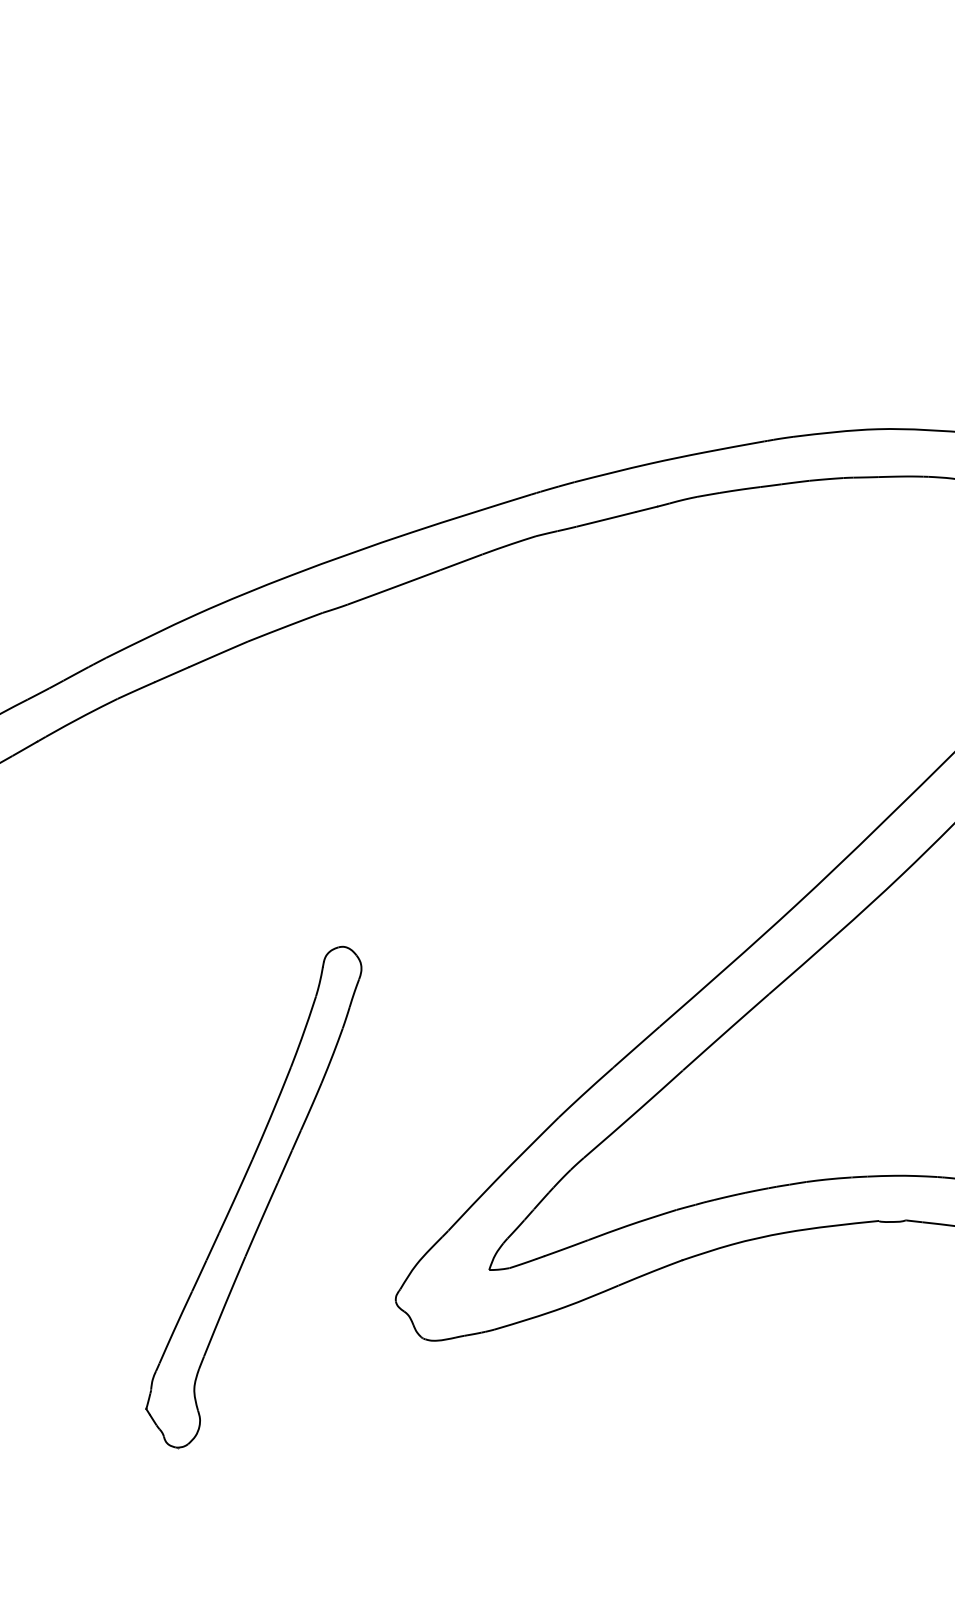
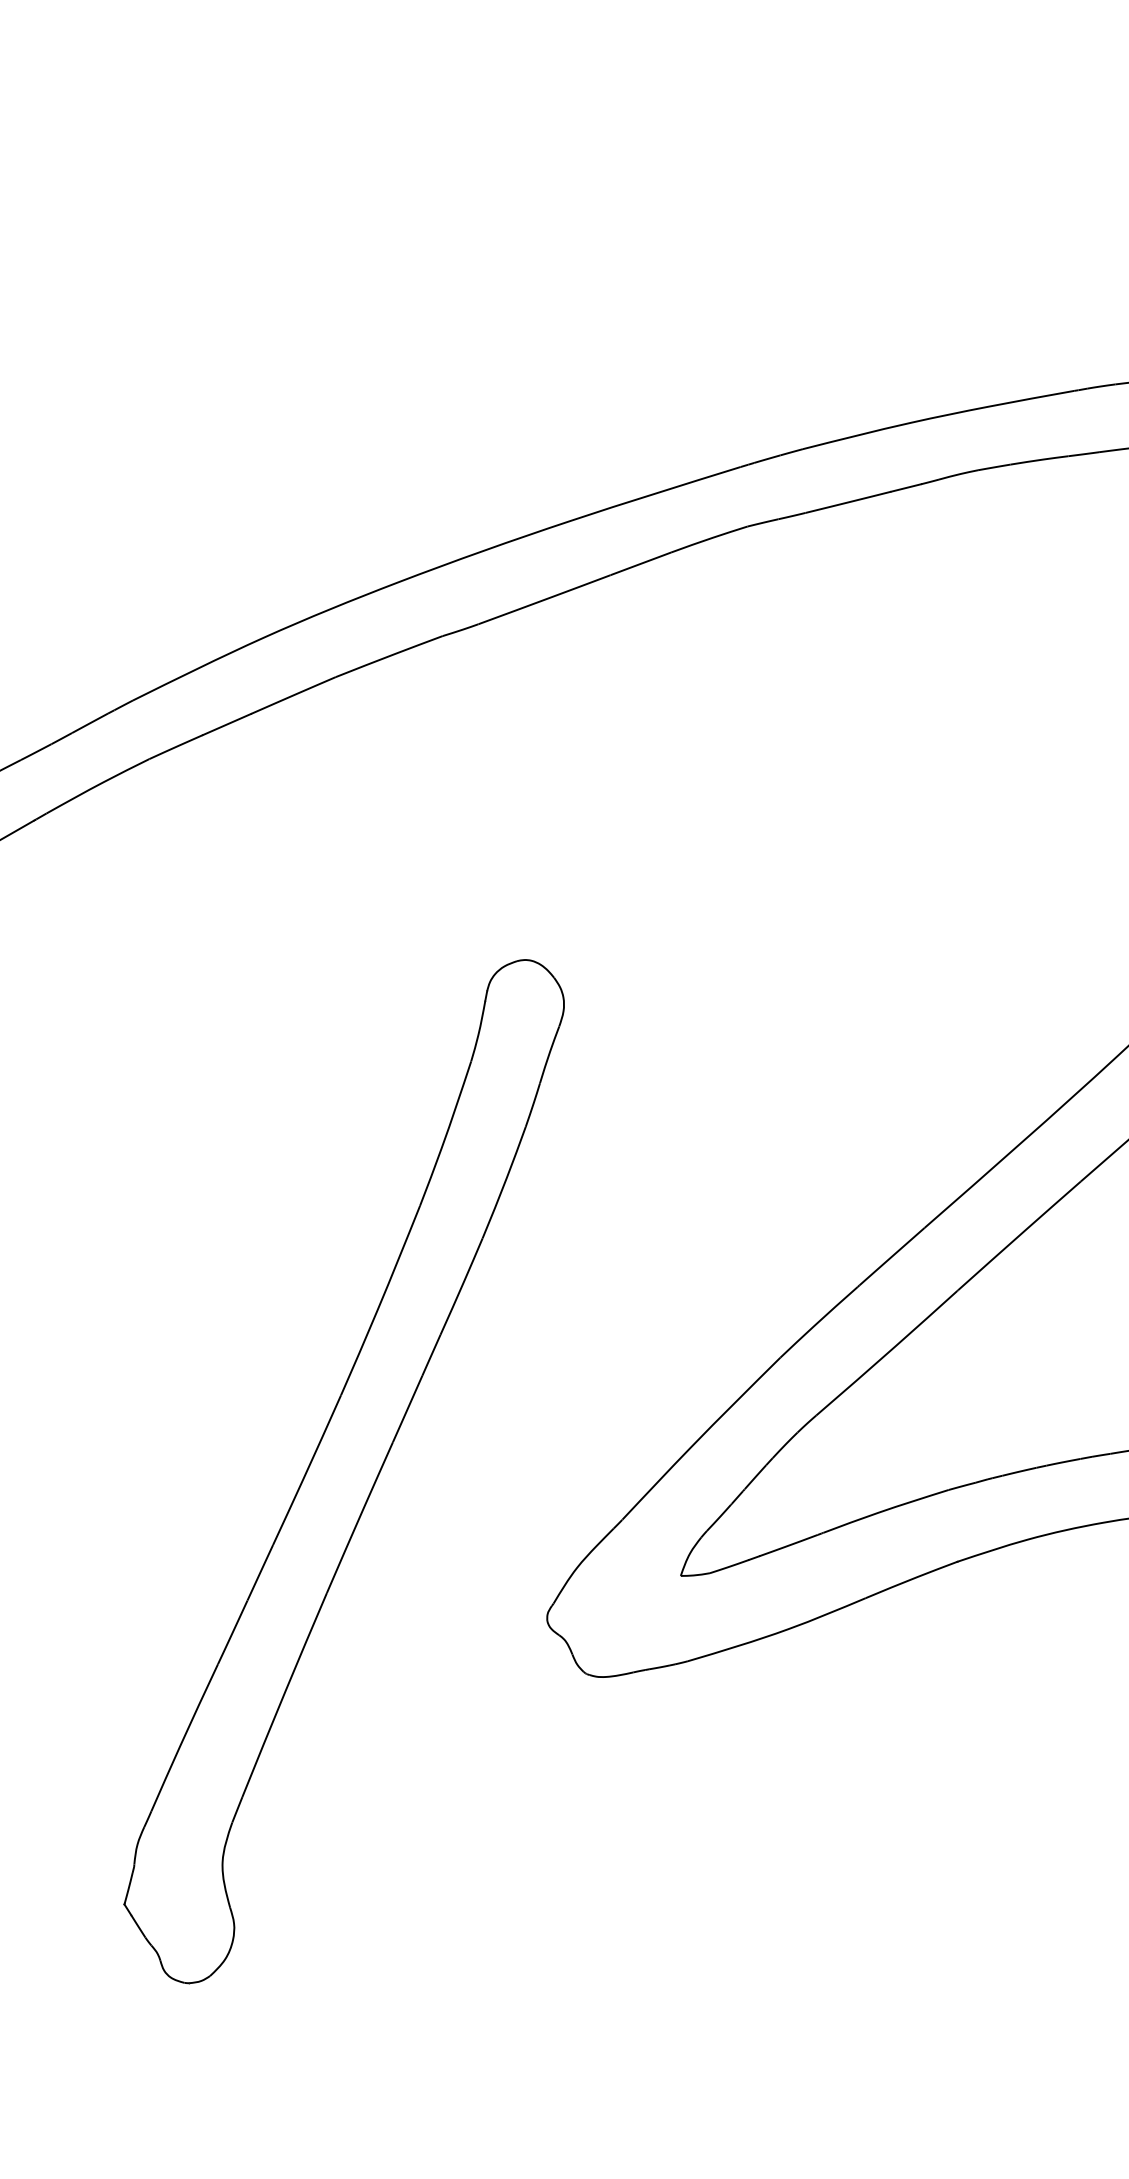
part: (253, 1197) -> (343, 1472), size x1.43

